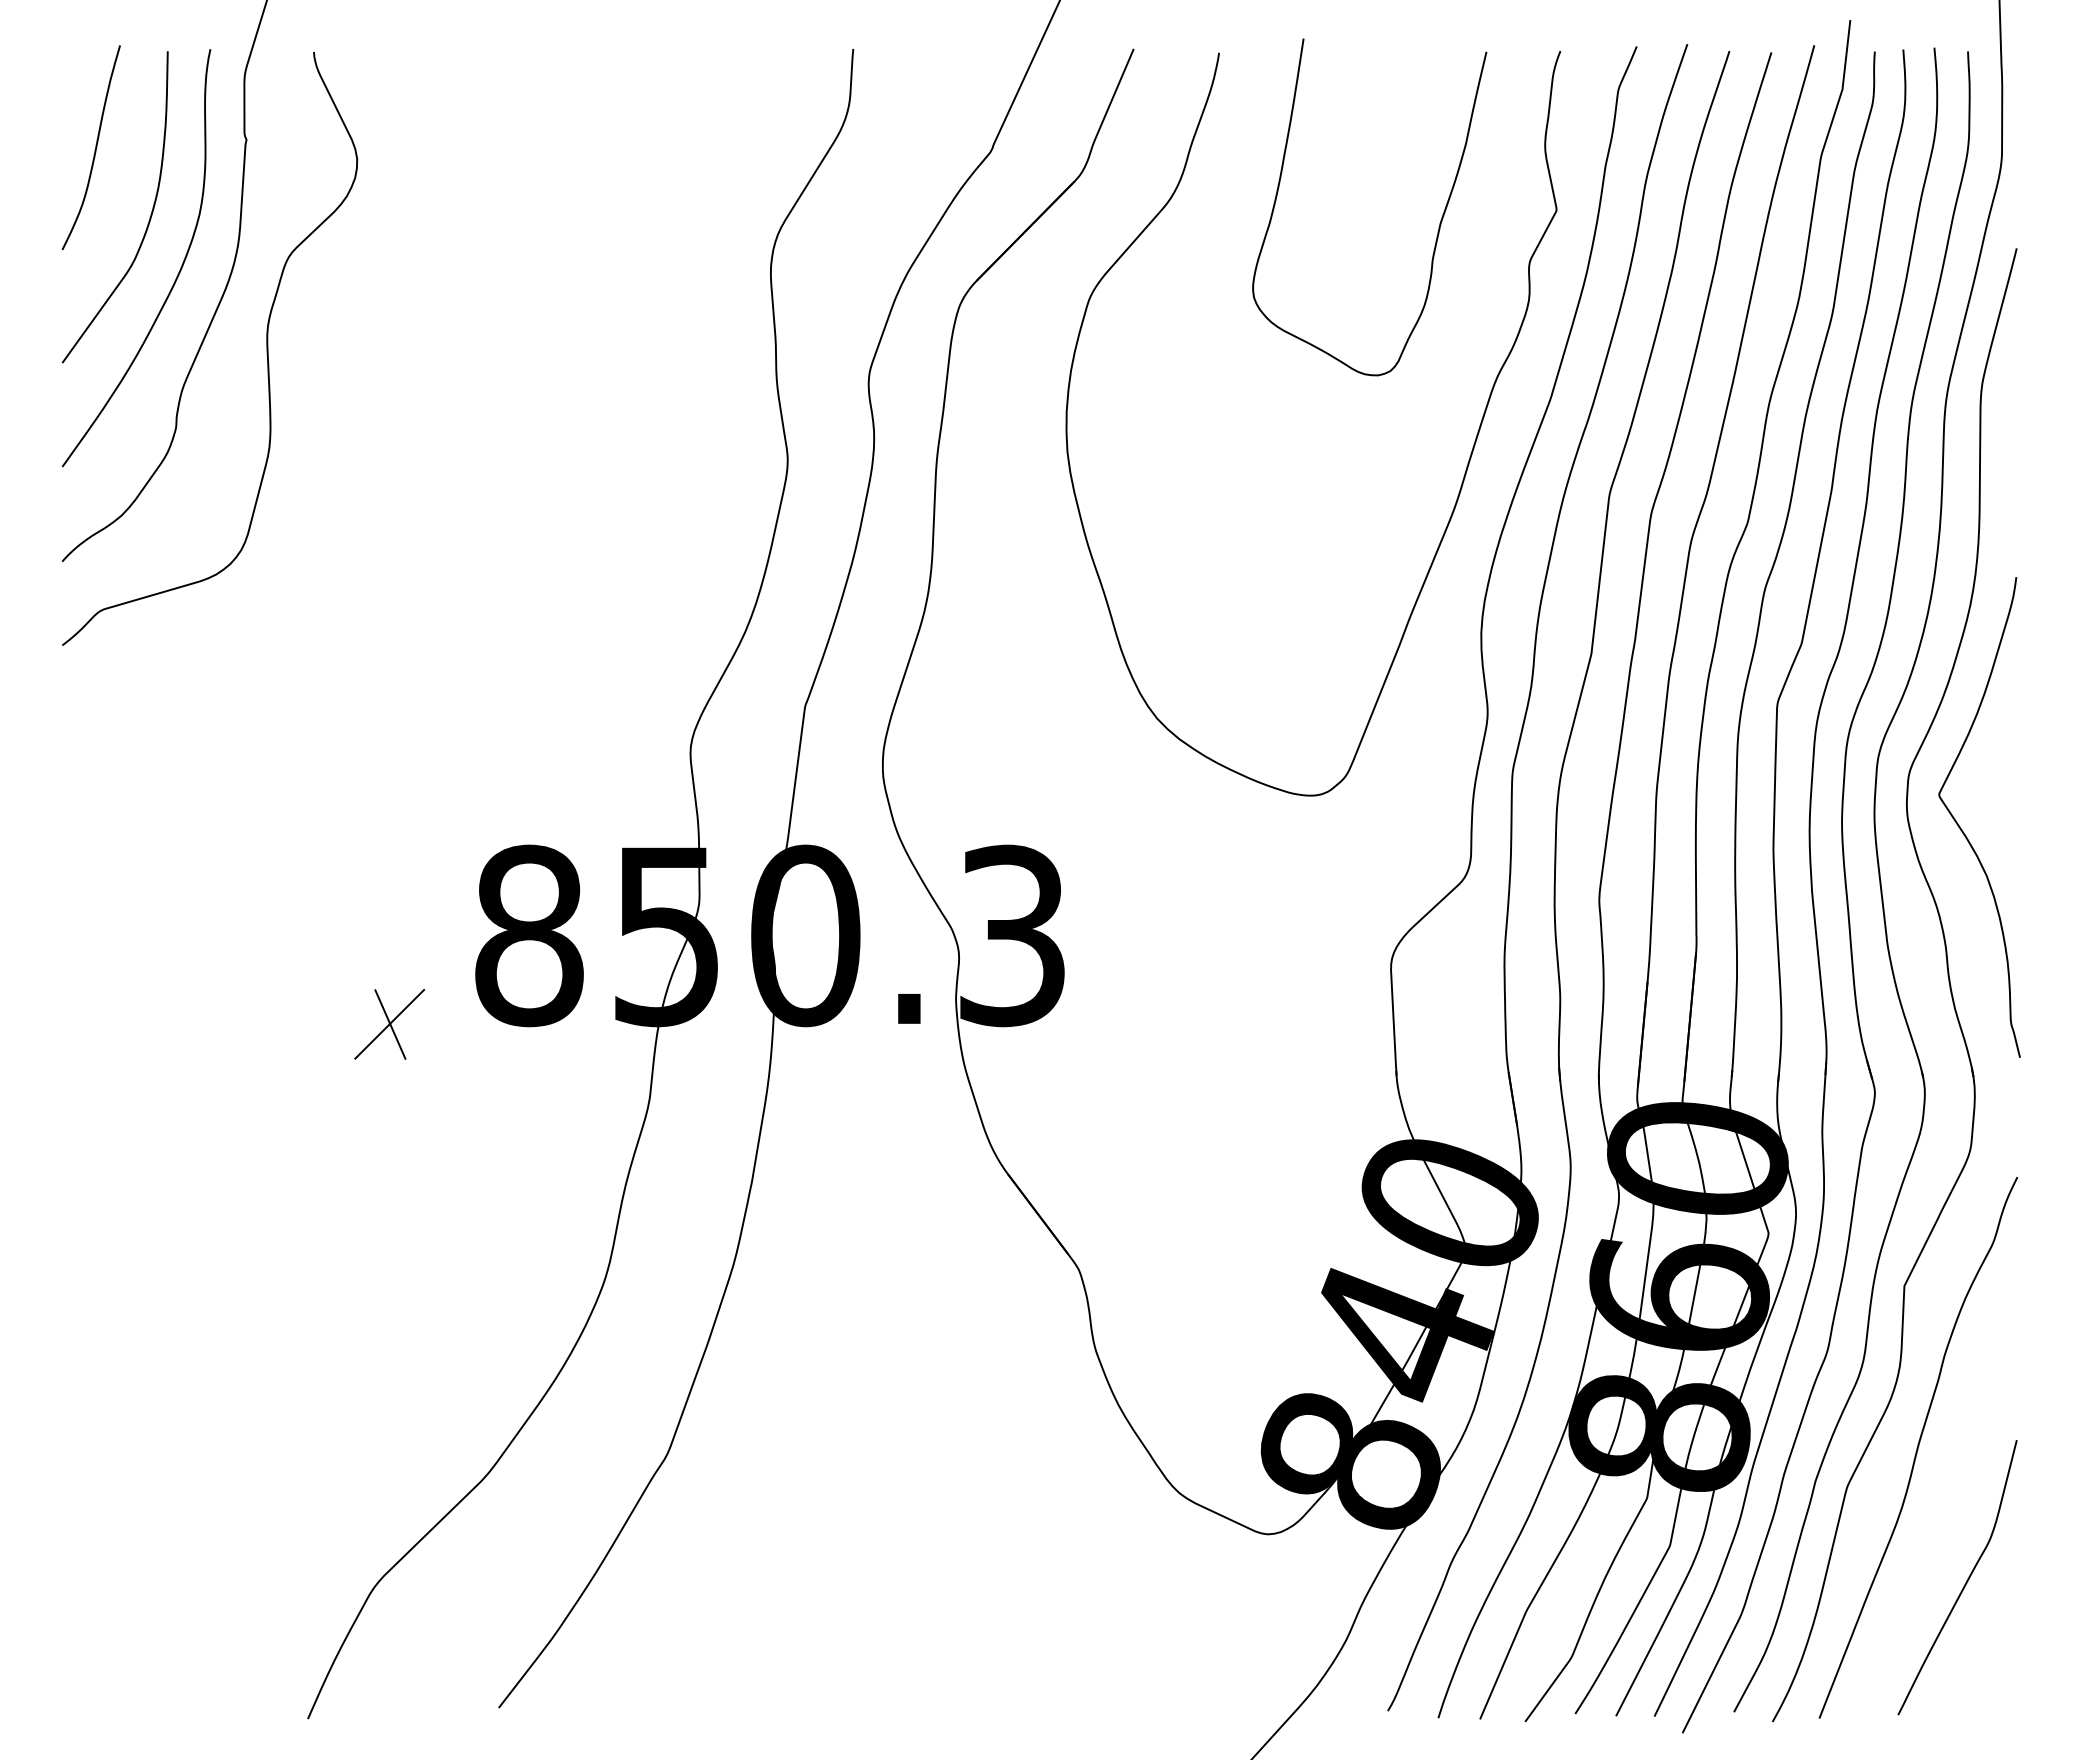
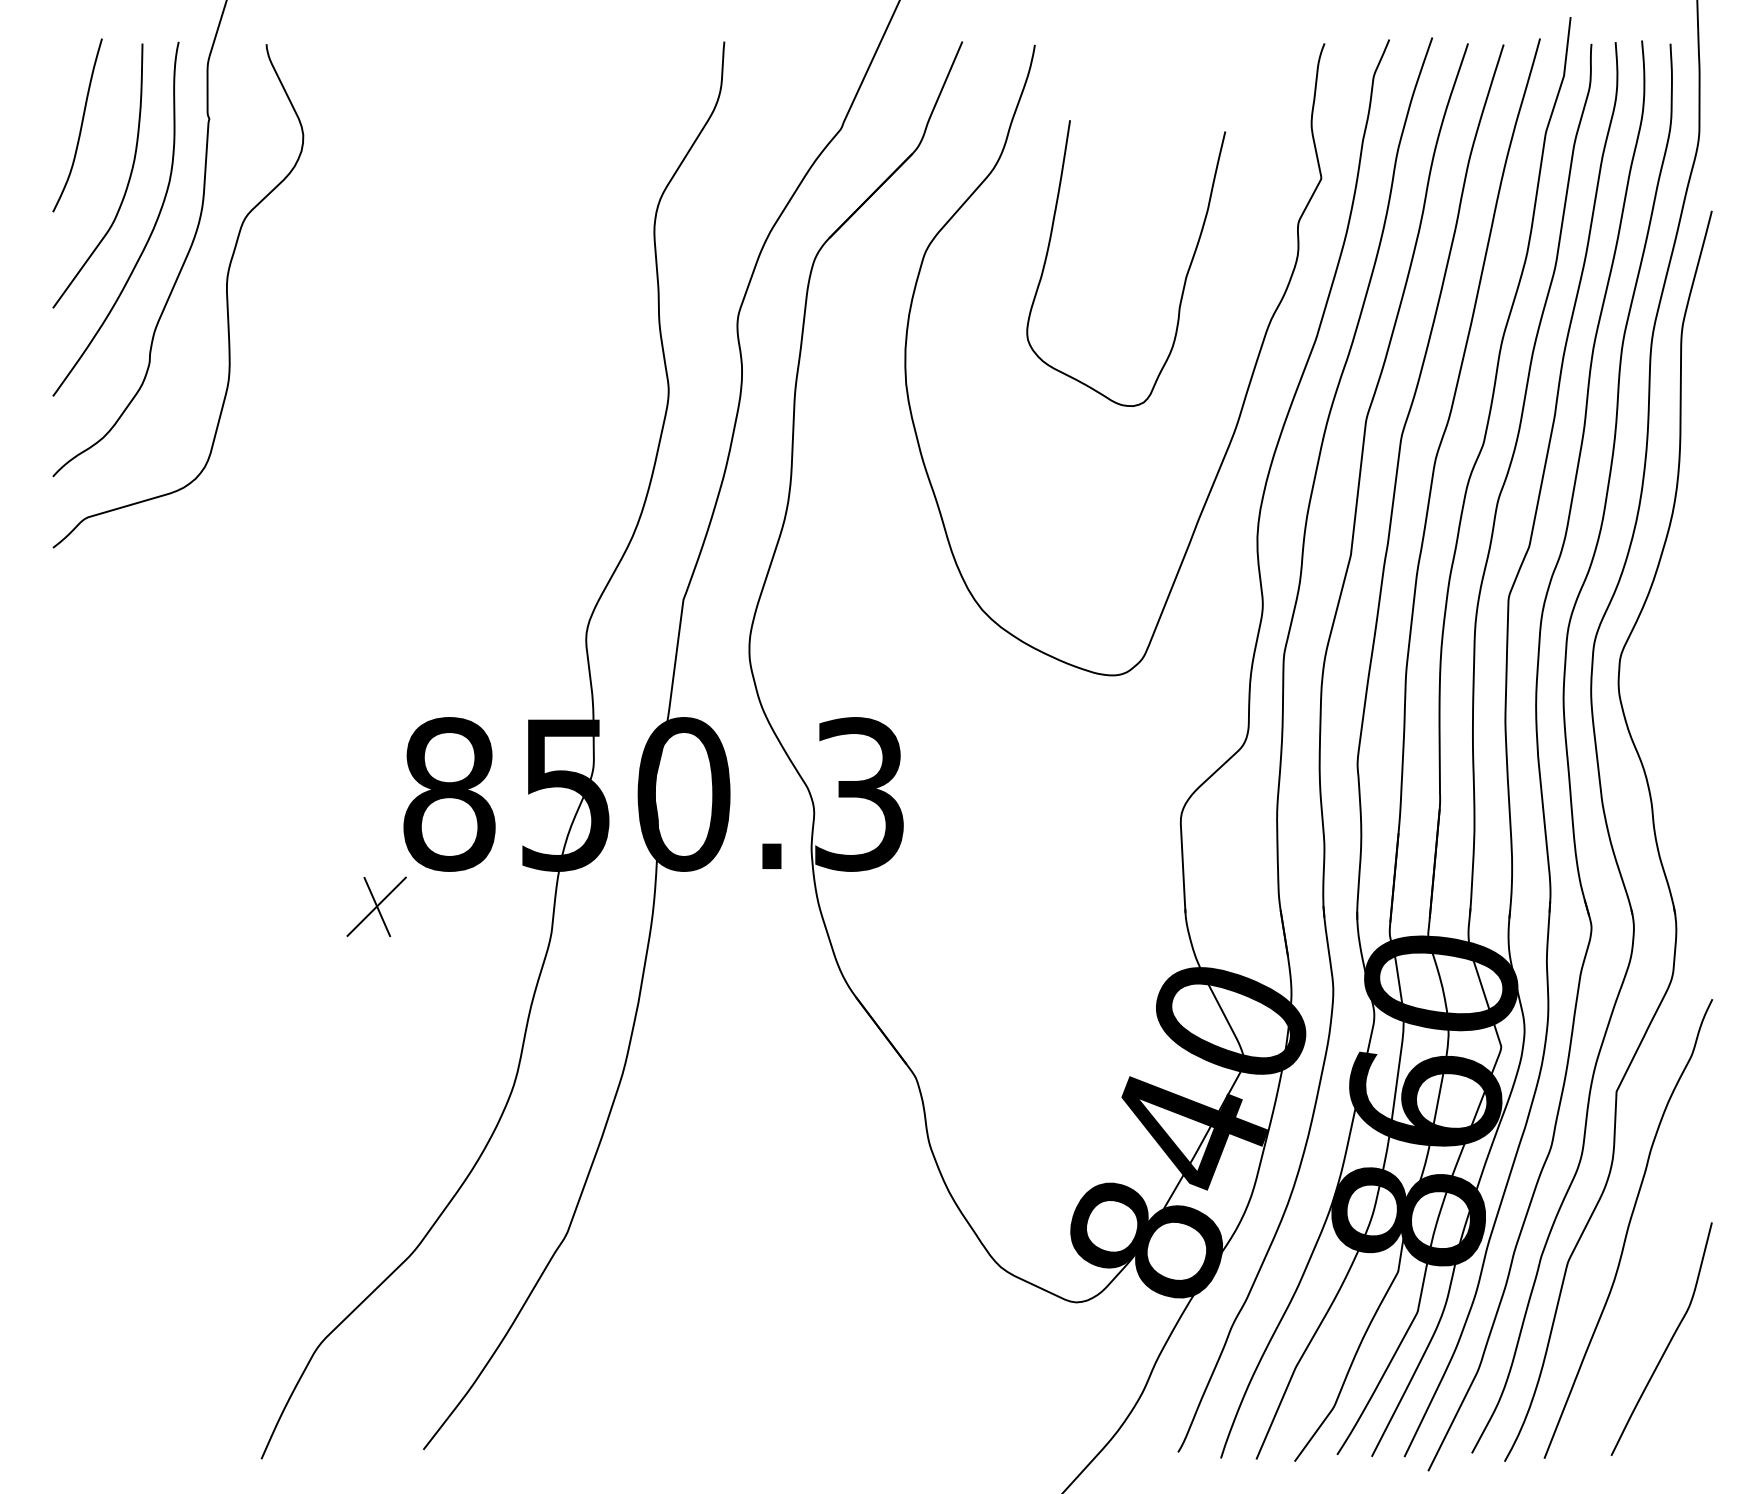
curve: (1439, 223) -> (1185, 277), moved
curve: (1962, 829) -> (1665, 704), removed
part: (389, 1024) -> (376, 906), moved

